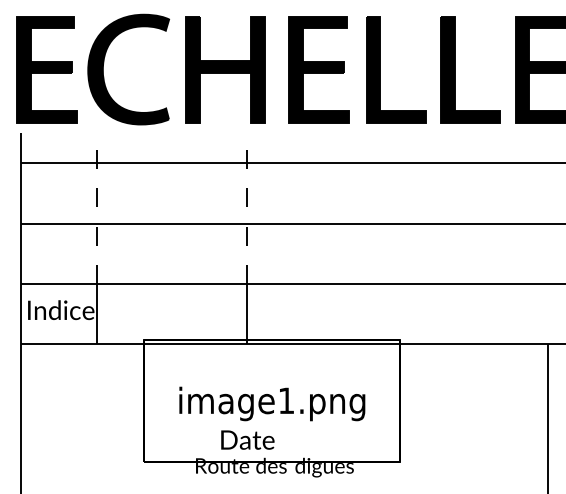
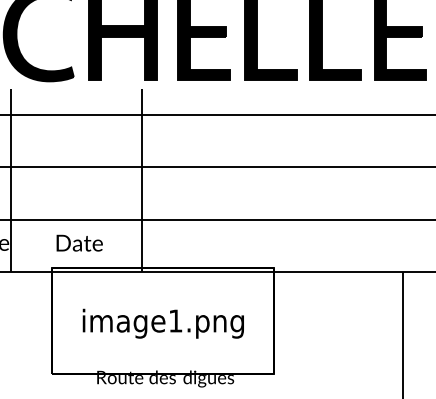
line: (96, 208) -> (10, 154), dashed -> solid
line: (247, 208) -> (141, 154), dashed -> solid
text: (247, 439) -> (79, 242), moved

